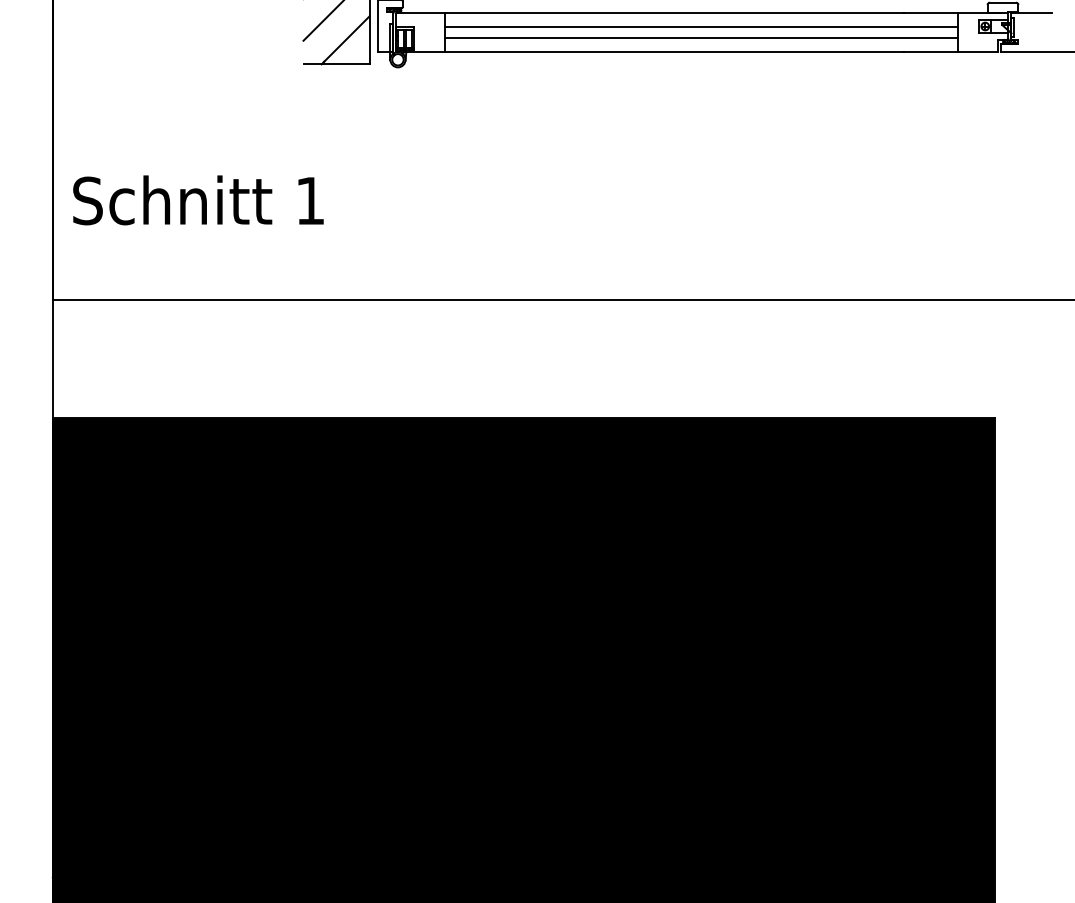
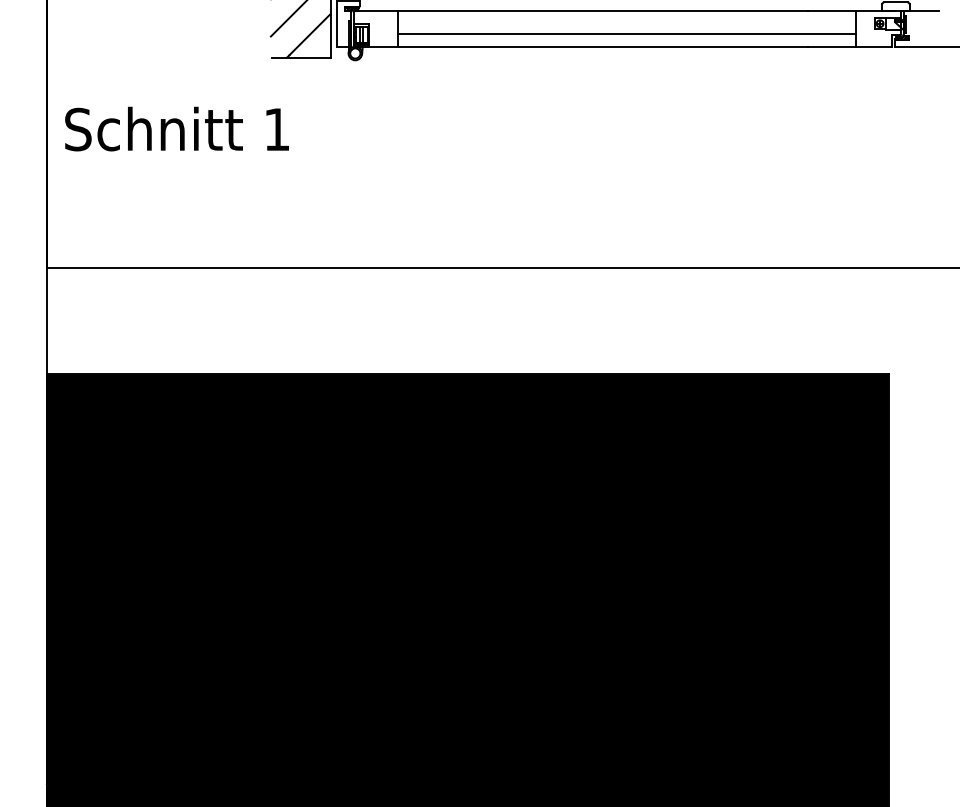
line: (701, 26) -> (626, 23), removed
text: (198, 200) -> (177, 129), moved

